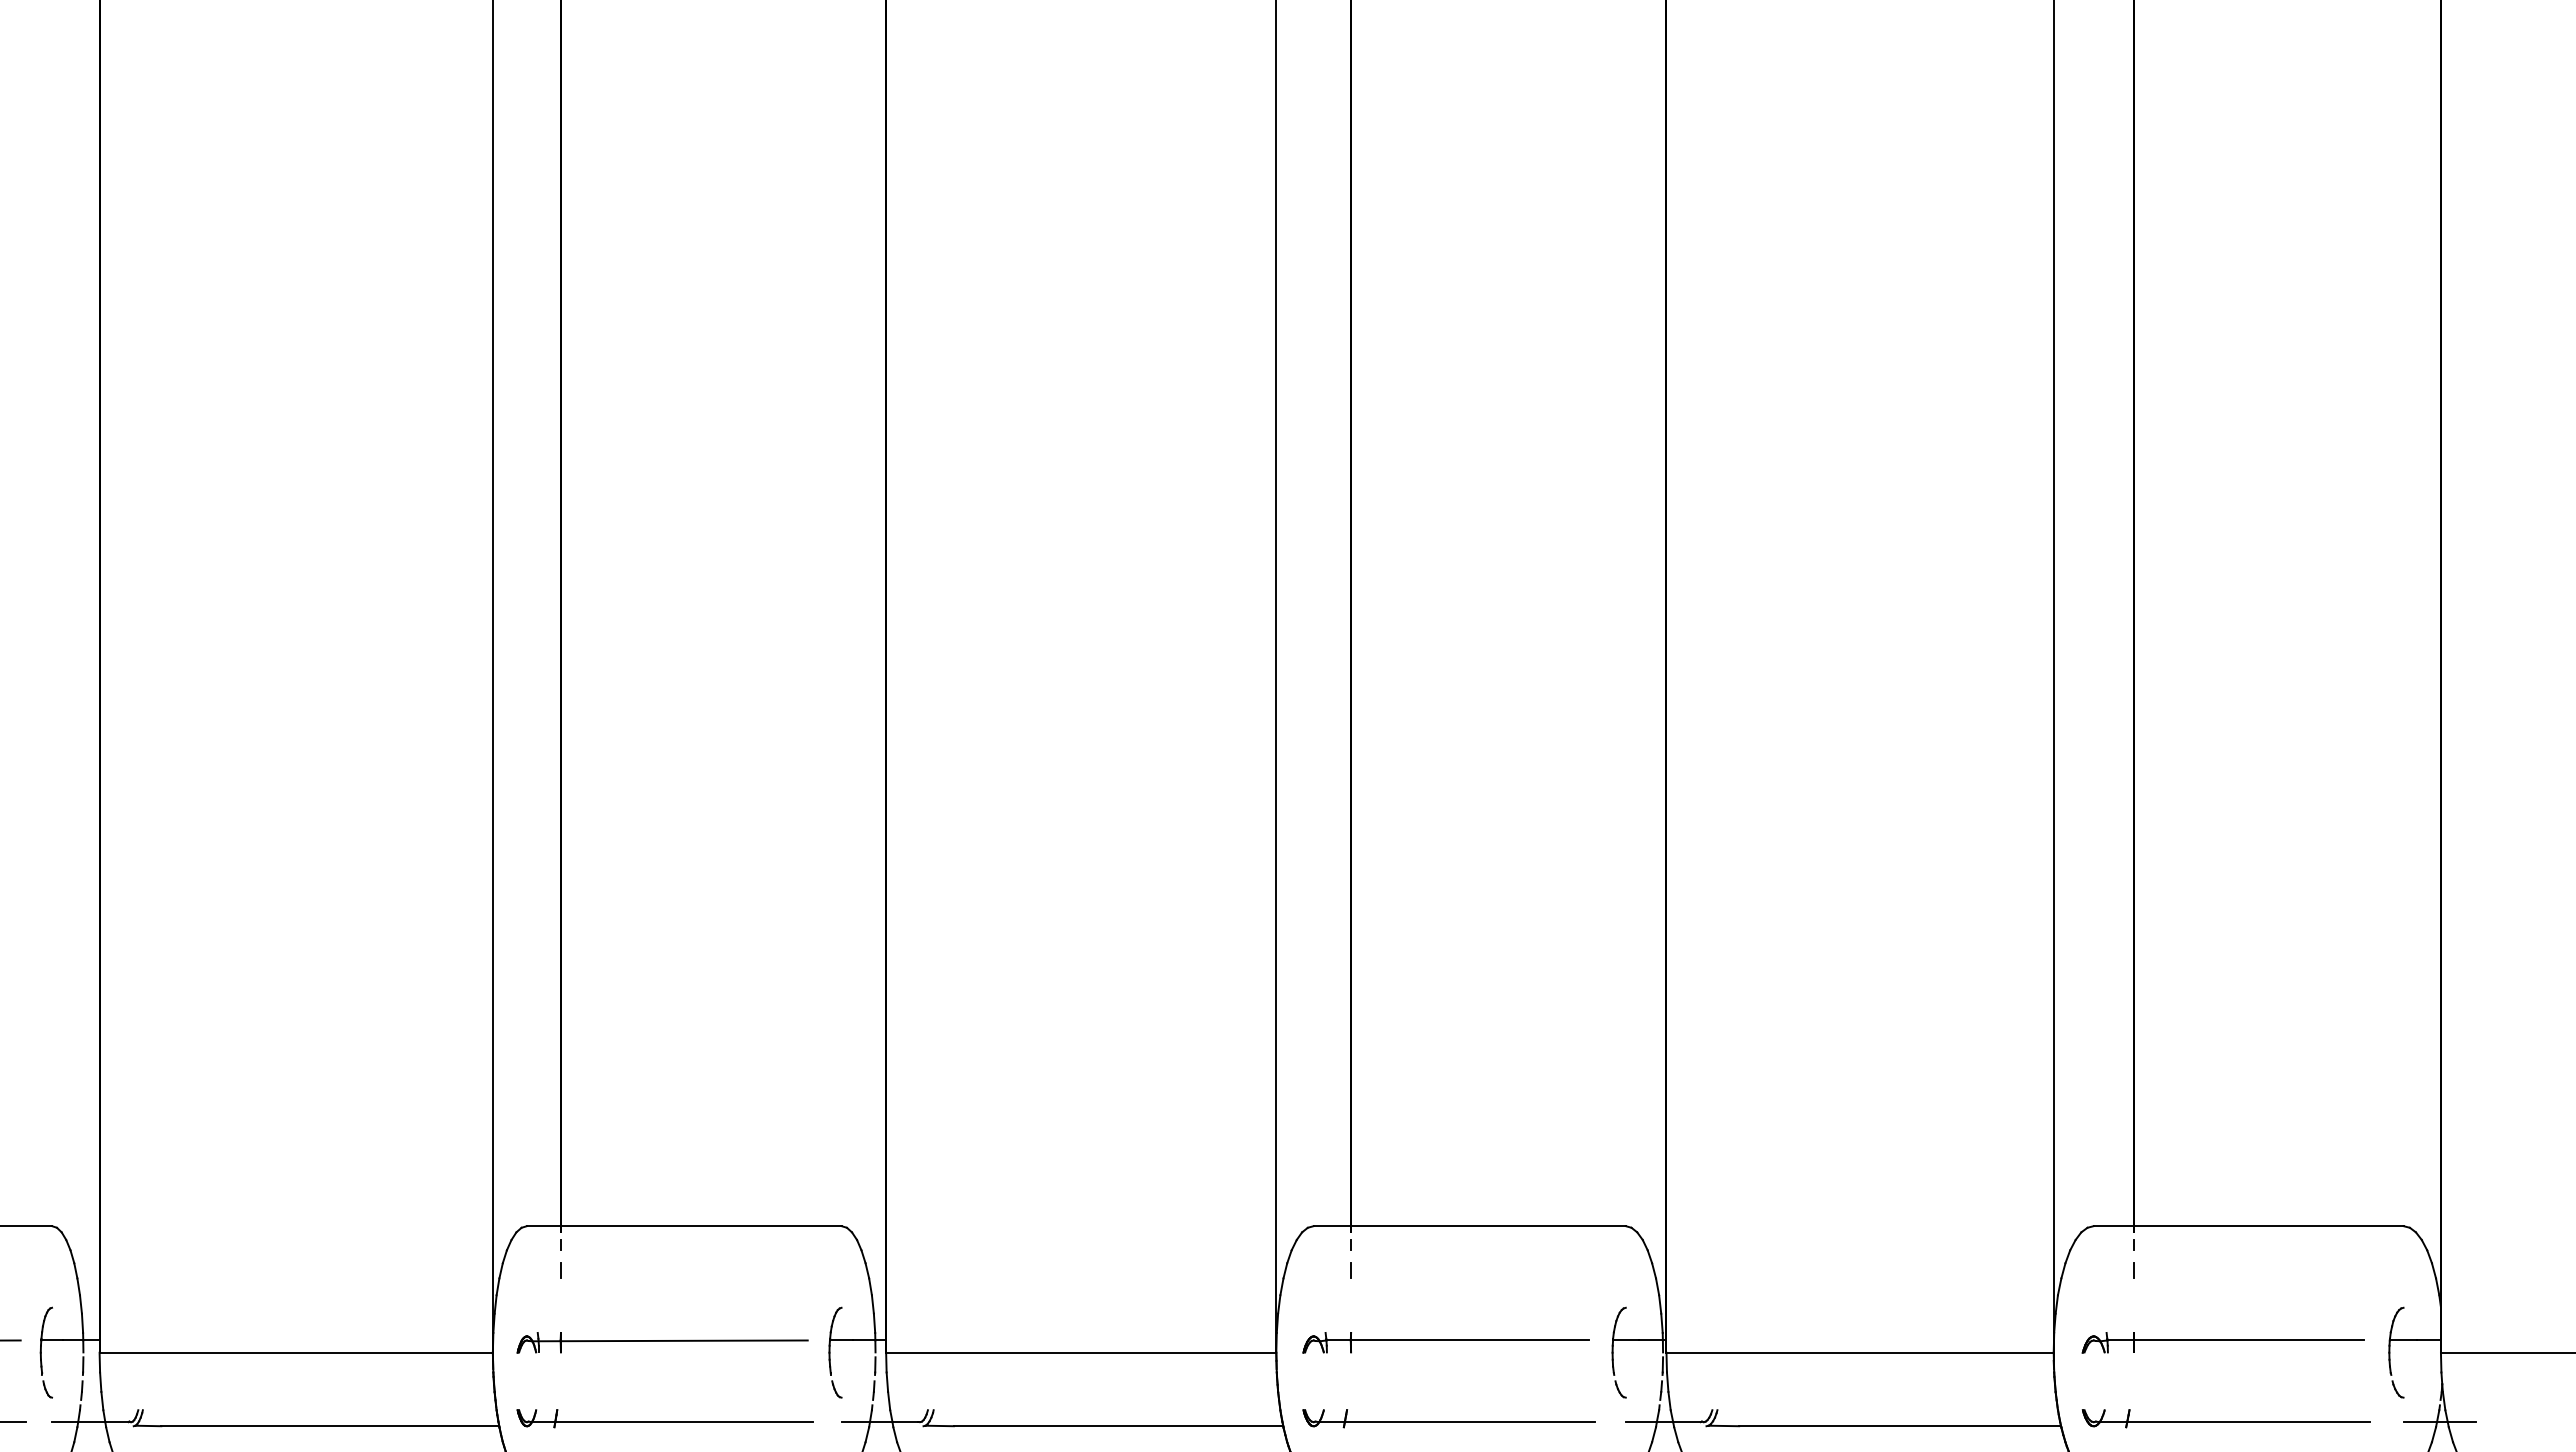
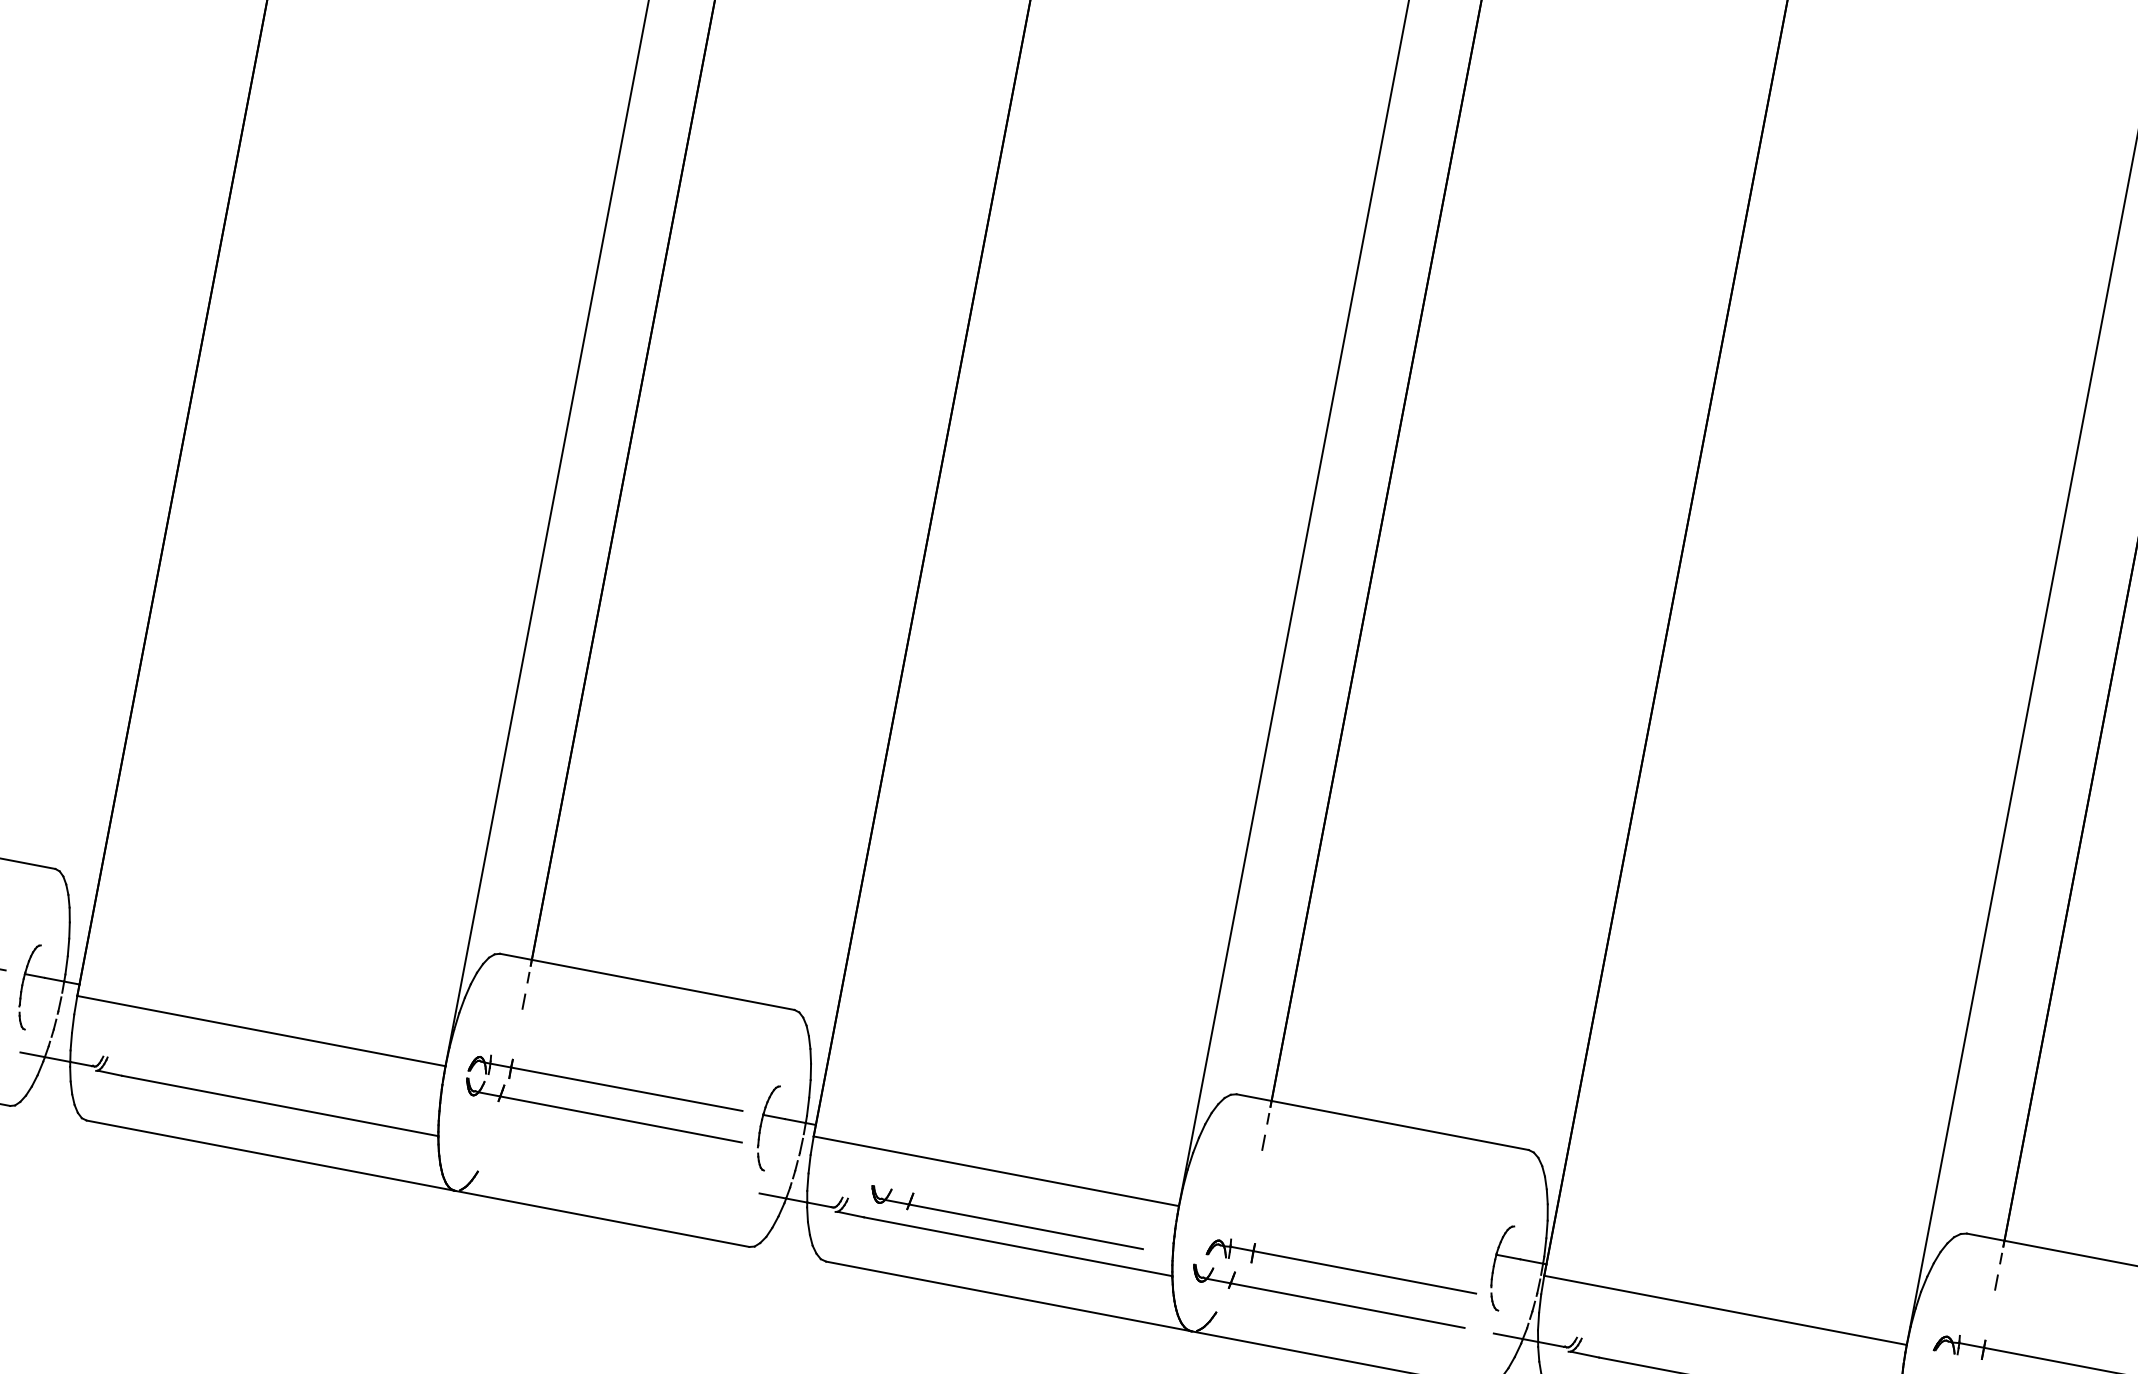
part: (1445, 1342) -> (1341, 1269), moved
part: (1101, 1400) -> (1006, 1219), added
part: (664, 1418) -> (603, 1112), moved

